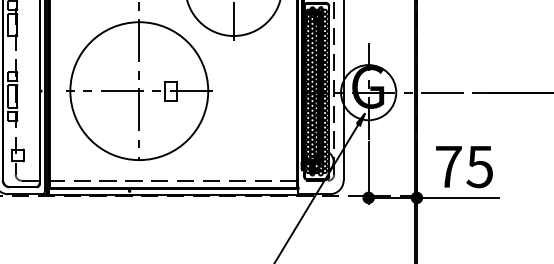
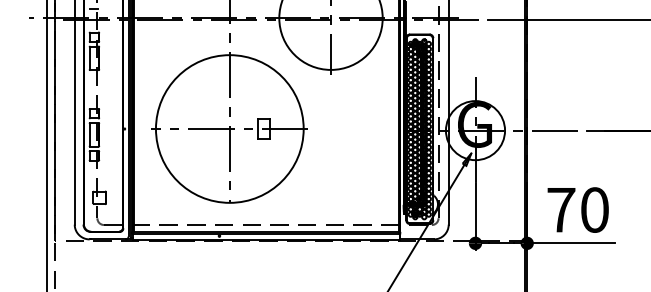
text: (479, 166) -> (594, 209), 75 -> 70

